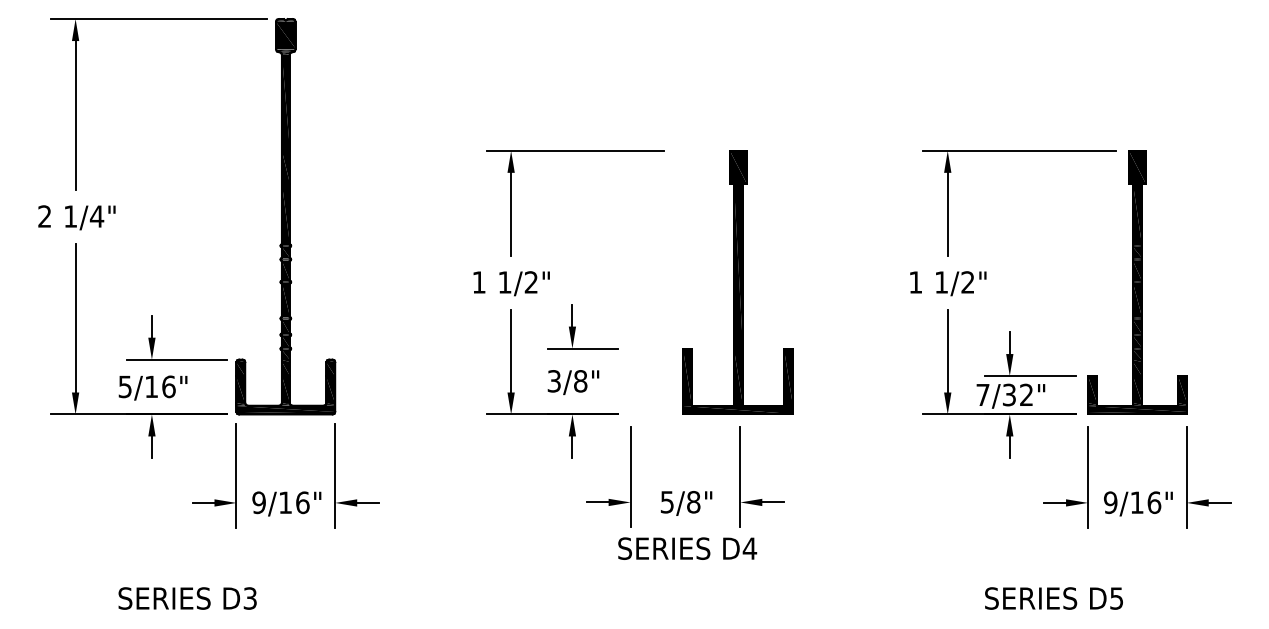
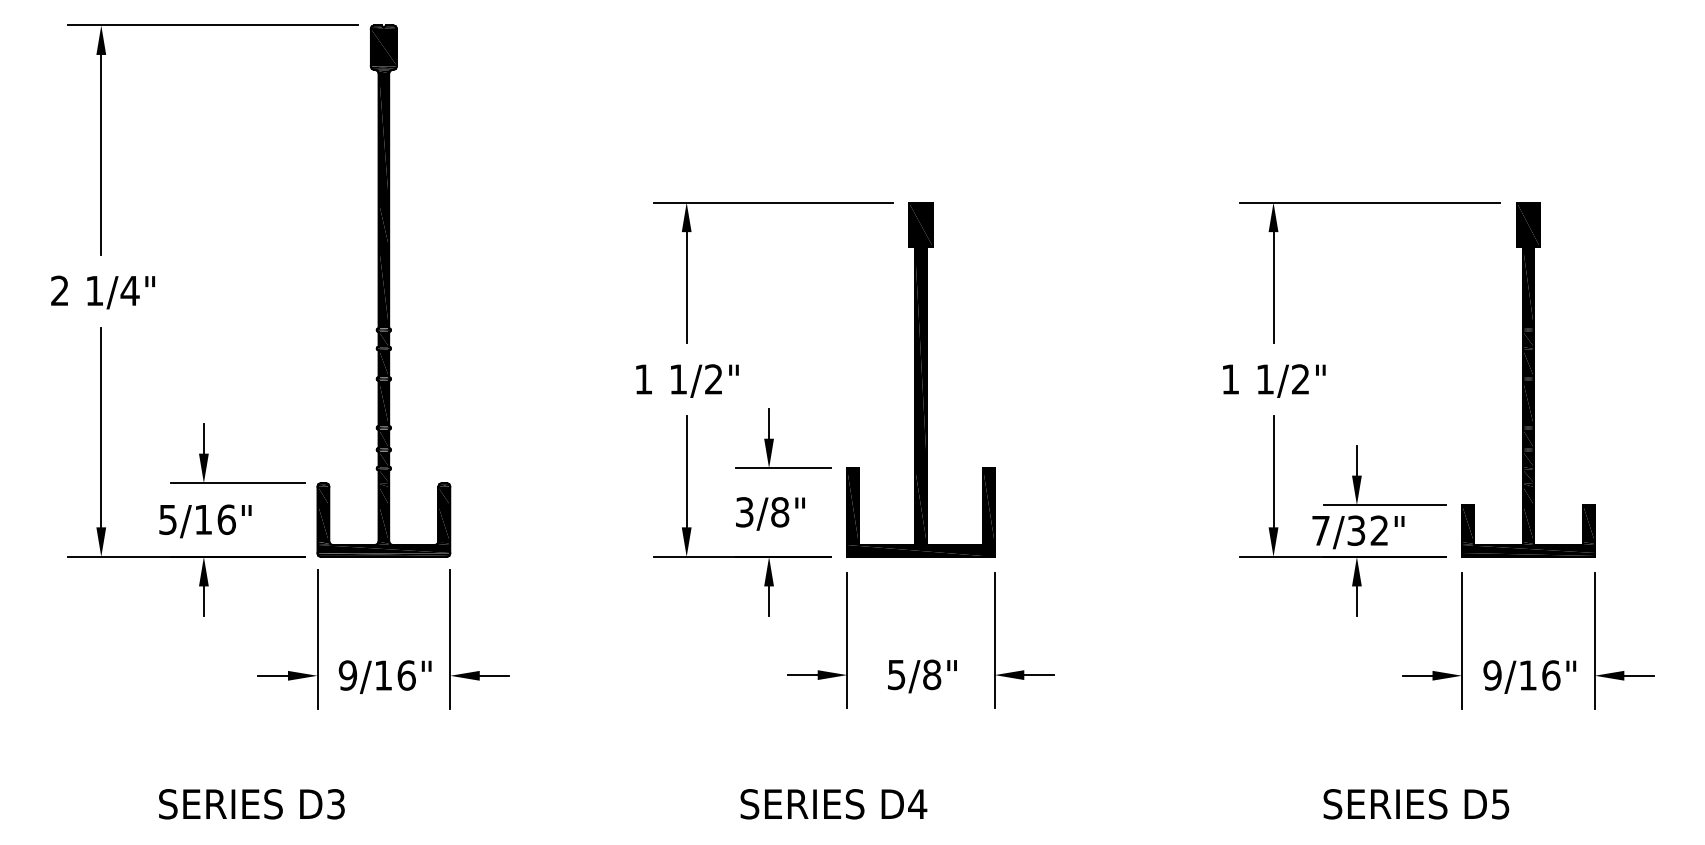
part: (737, 282) -> (920, 379), moved
text: (687, 548) -> (833, 804), moved

